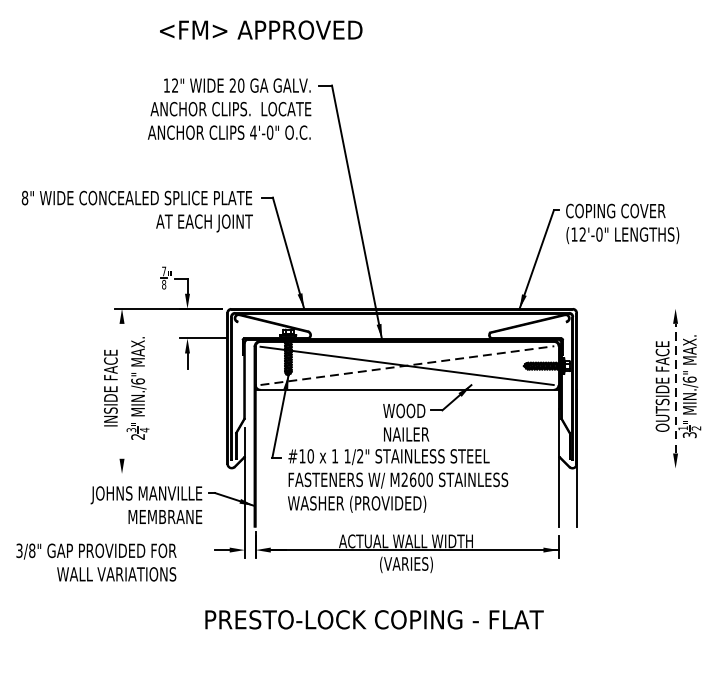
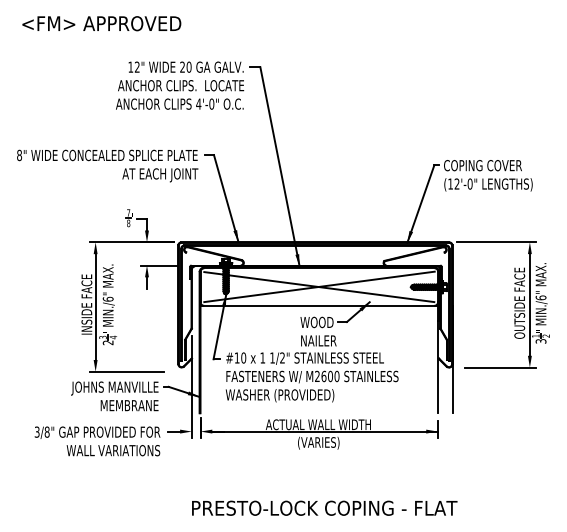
text: (260, 29) -> (101, 23), moved
line: (631, 309) -> (495, 242), added
line: (408, 365) -> (320, 286), dashed -> solid
line: (675, 388) -> (529, 304), dashed -> solid
line: (121, 391) -> (95, 307), added
line: (638, 468) -> (500, 367), added
line: (161, 473) -> (126, 371), added
text: (96, 562) -> (97, 441), moved
text: (374, 618) -> (324, 507), moved

